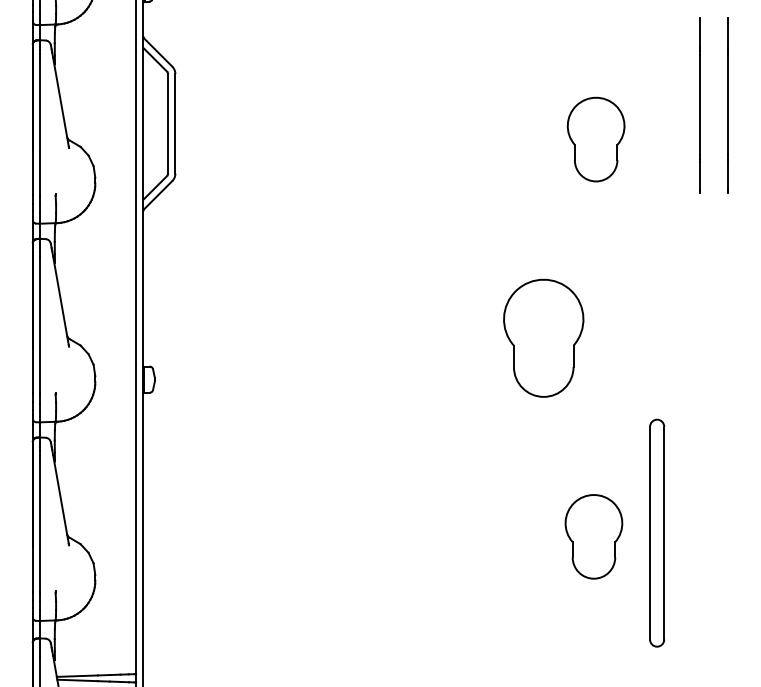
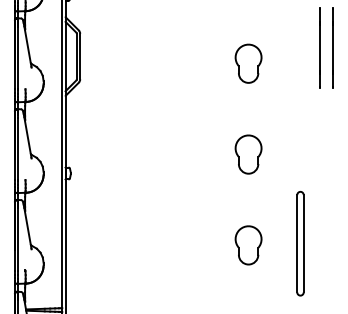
part: (595, 139) -> (248, 63), moved
part: (543, 338) -> (248, 154), size x0.71
part: (593, 537) -> (248, 245), moved

